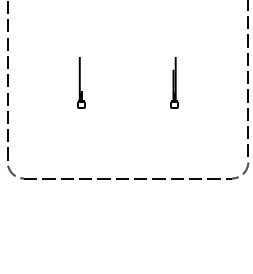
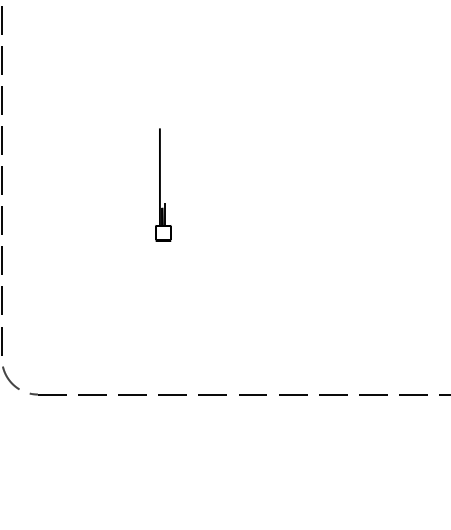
part: (174, 82) -> (367, 184), removed

